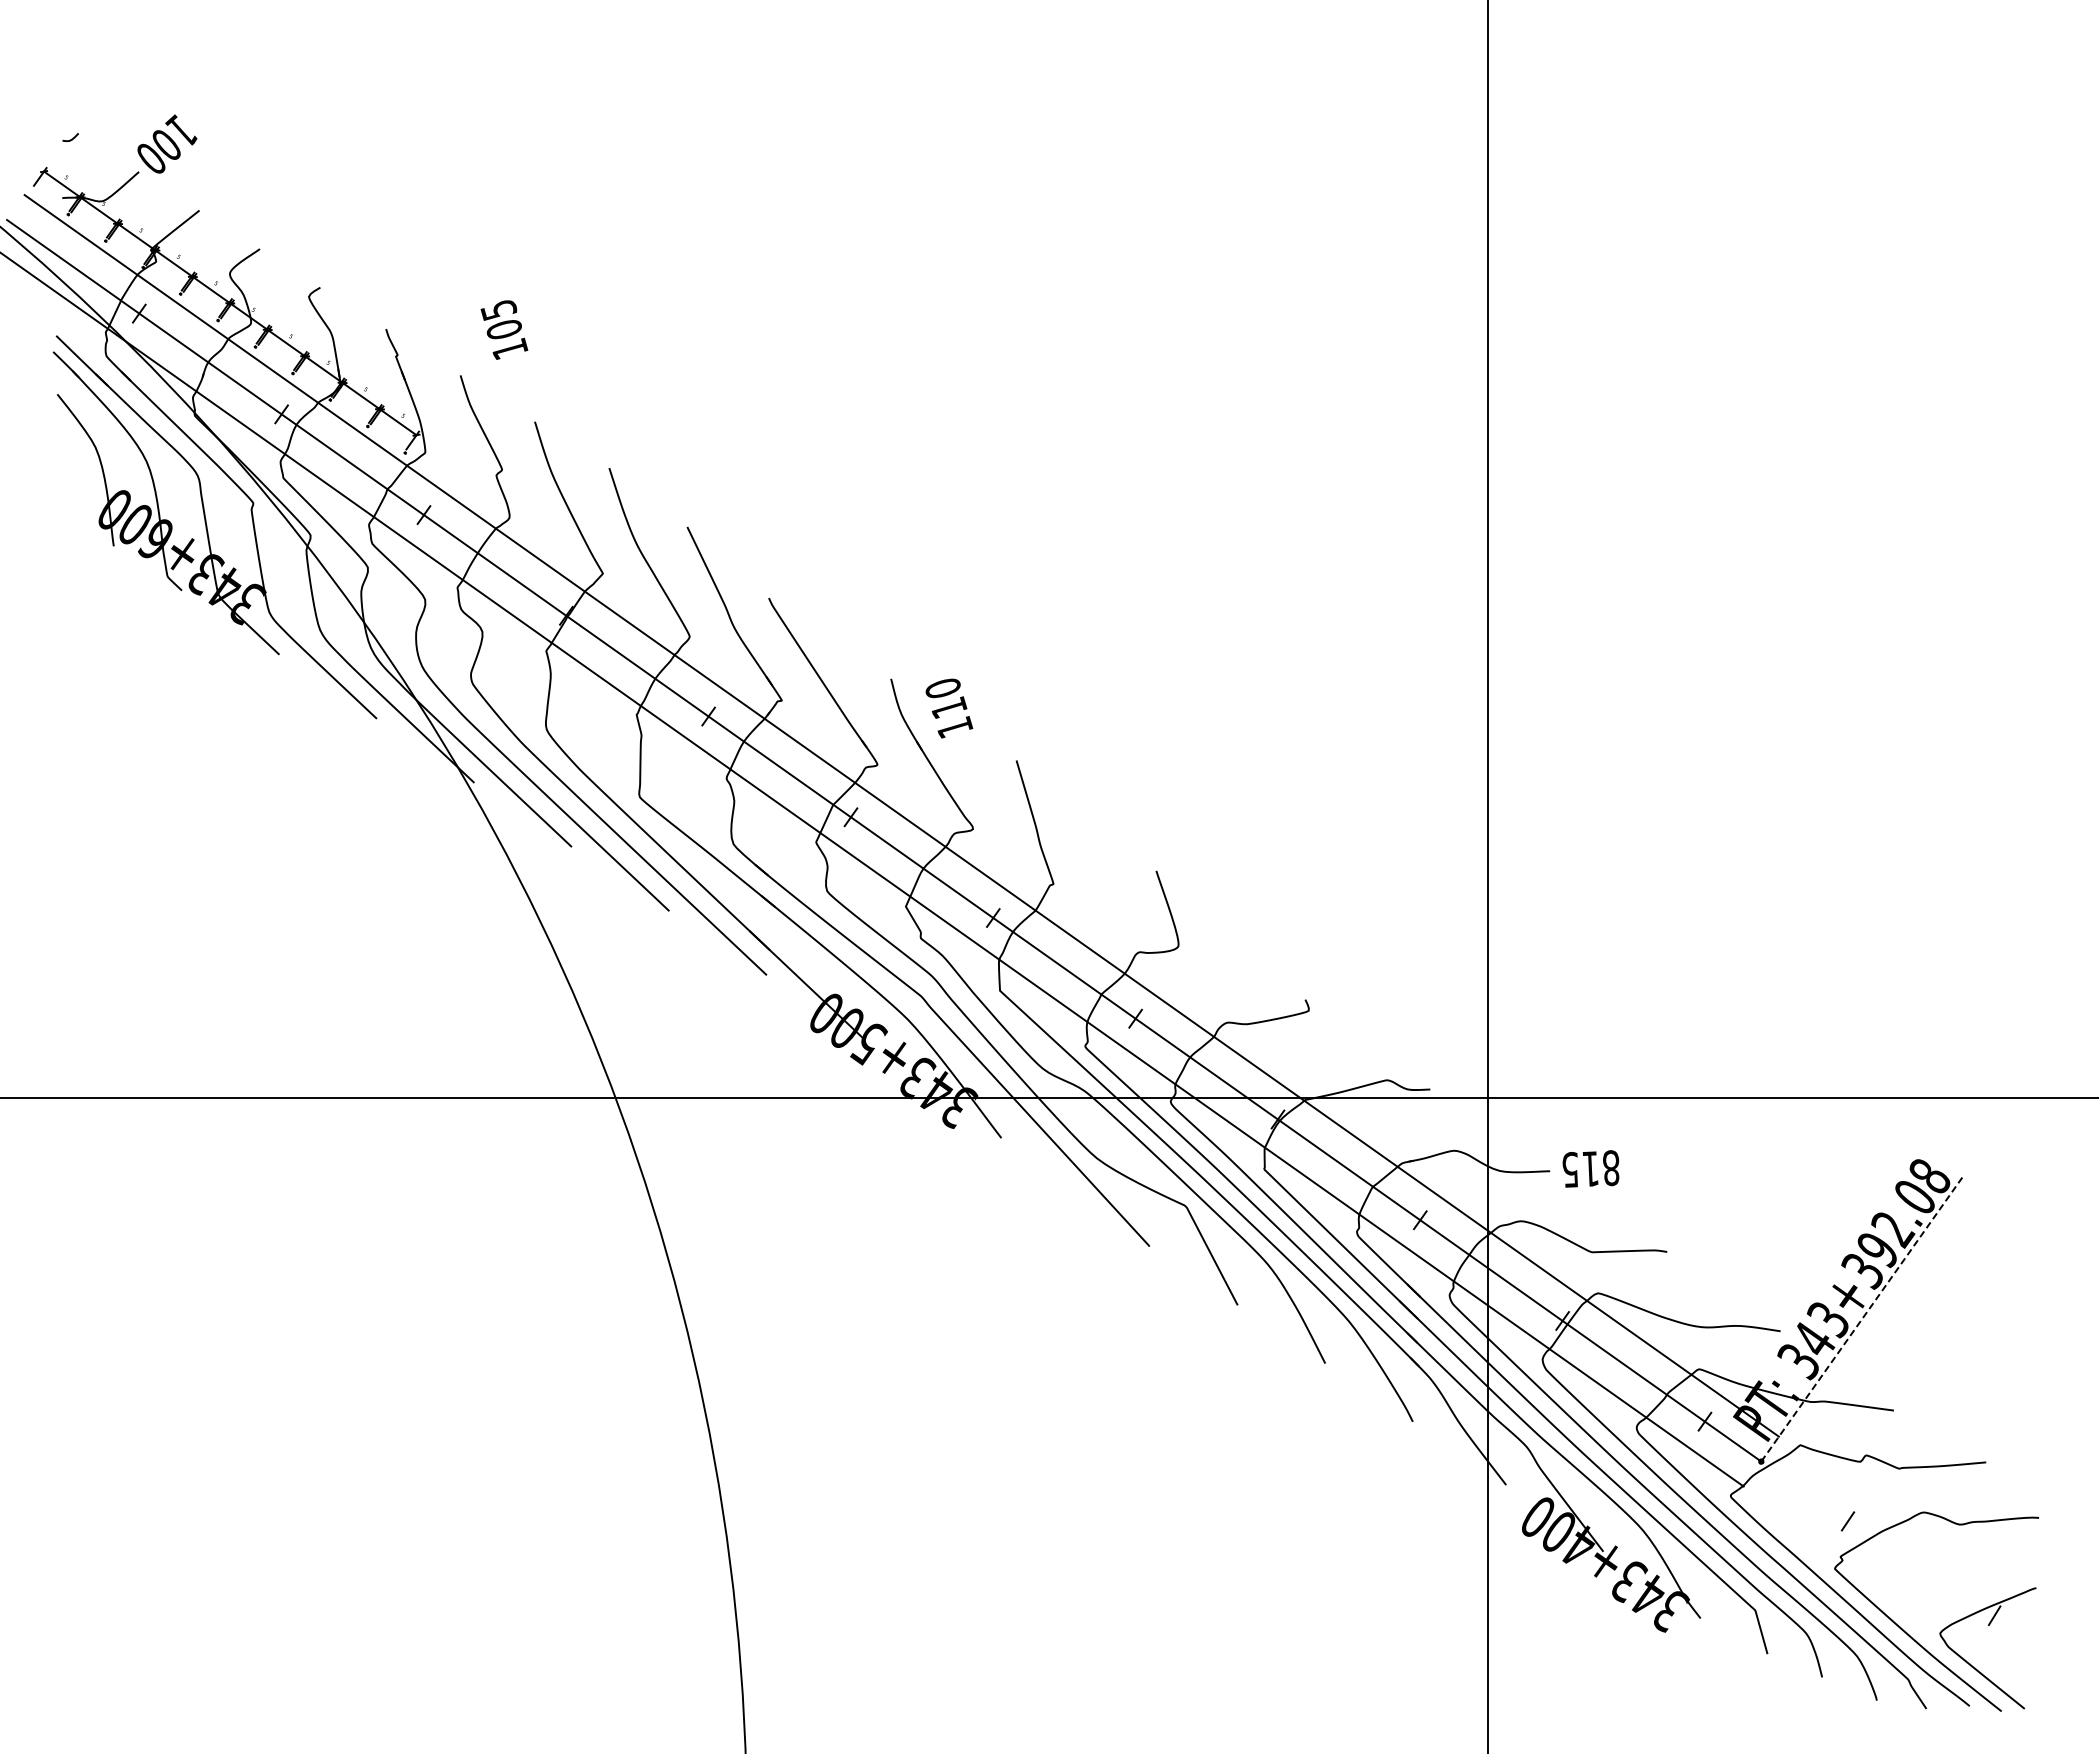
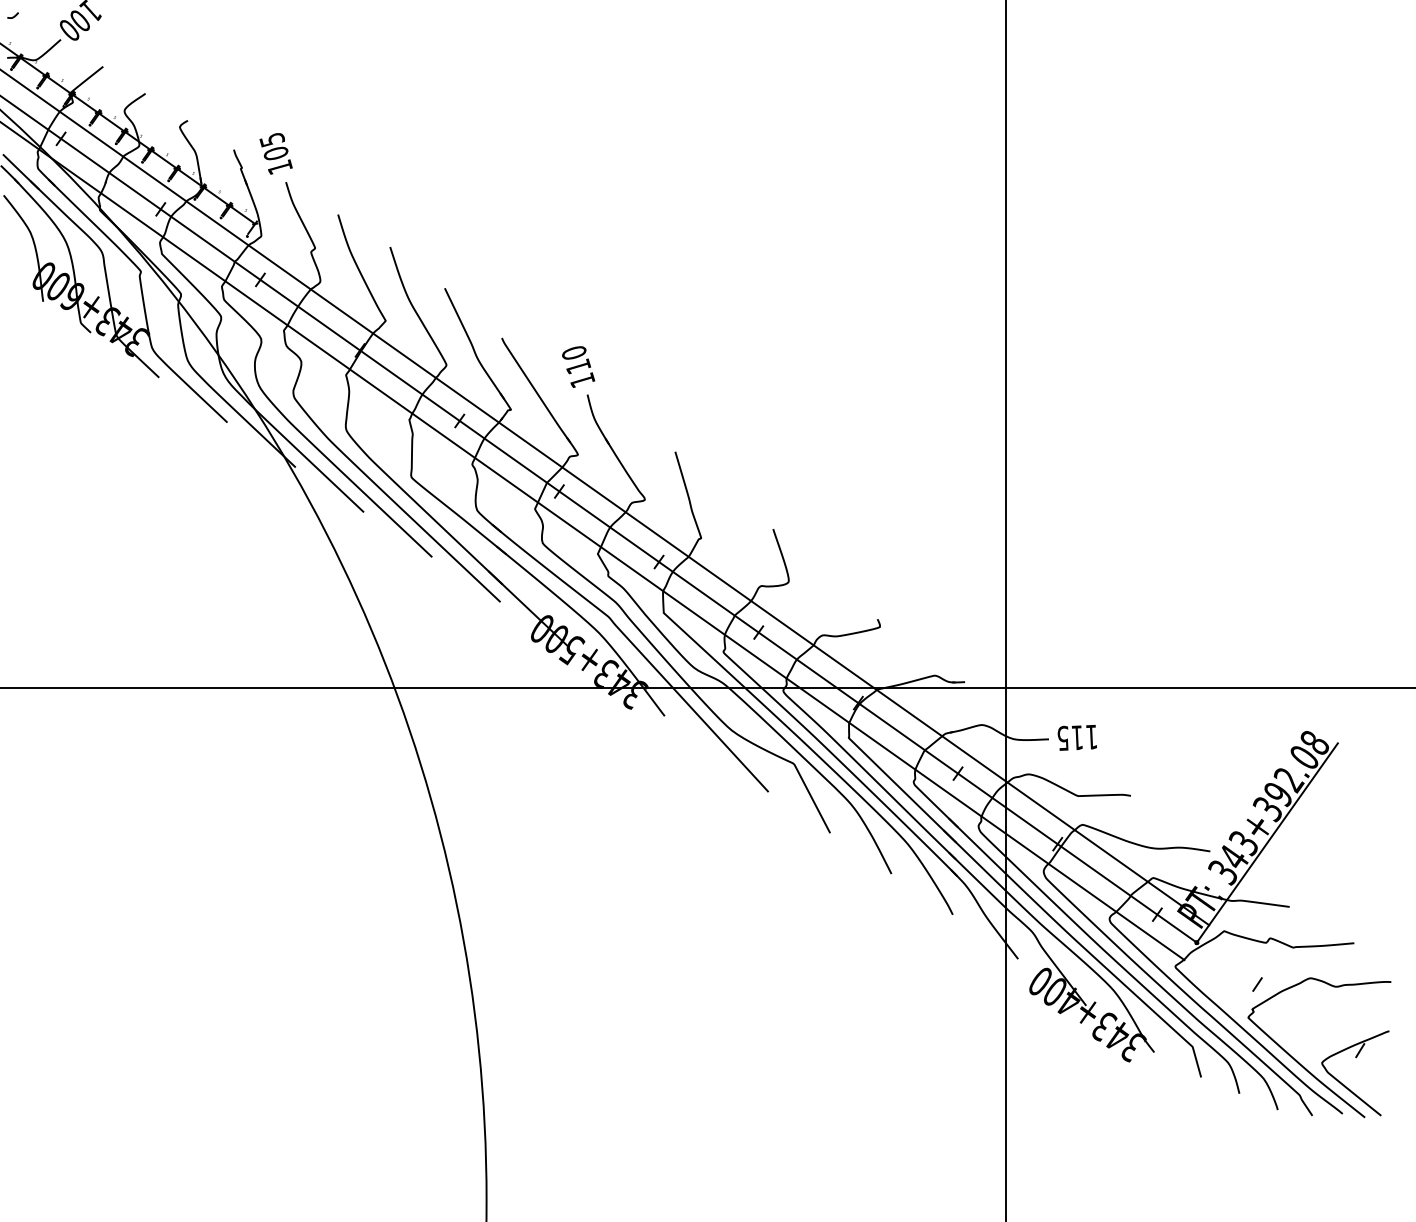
text: (504, 329) -> (276, 153), moved
text: (949, 708) -> (578, 367), moved
text: (1611, 1168) -> (1091, 737), 815 -> 115
line: (1862, 1318) -> (1267, 842), dashed -> solid

